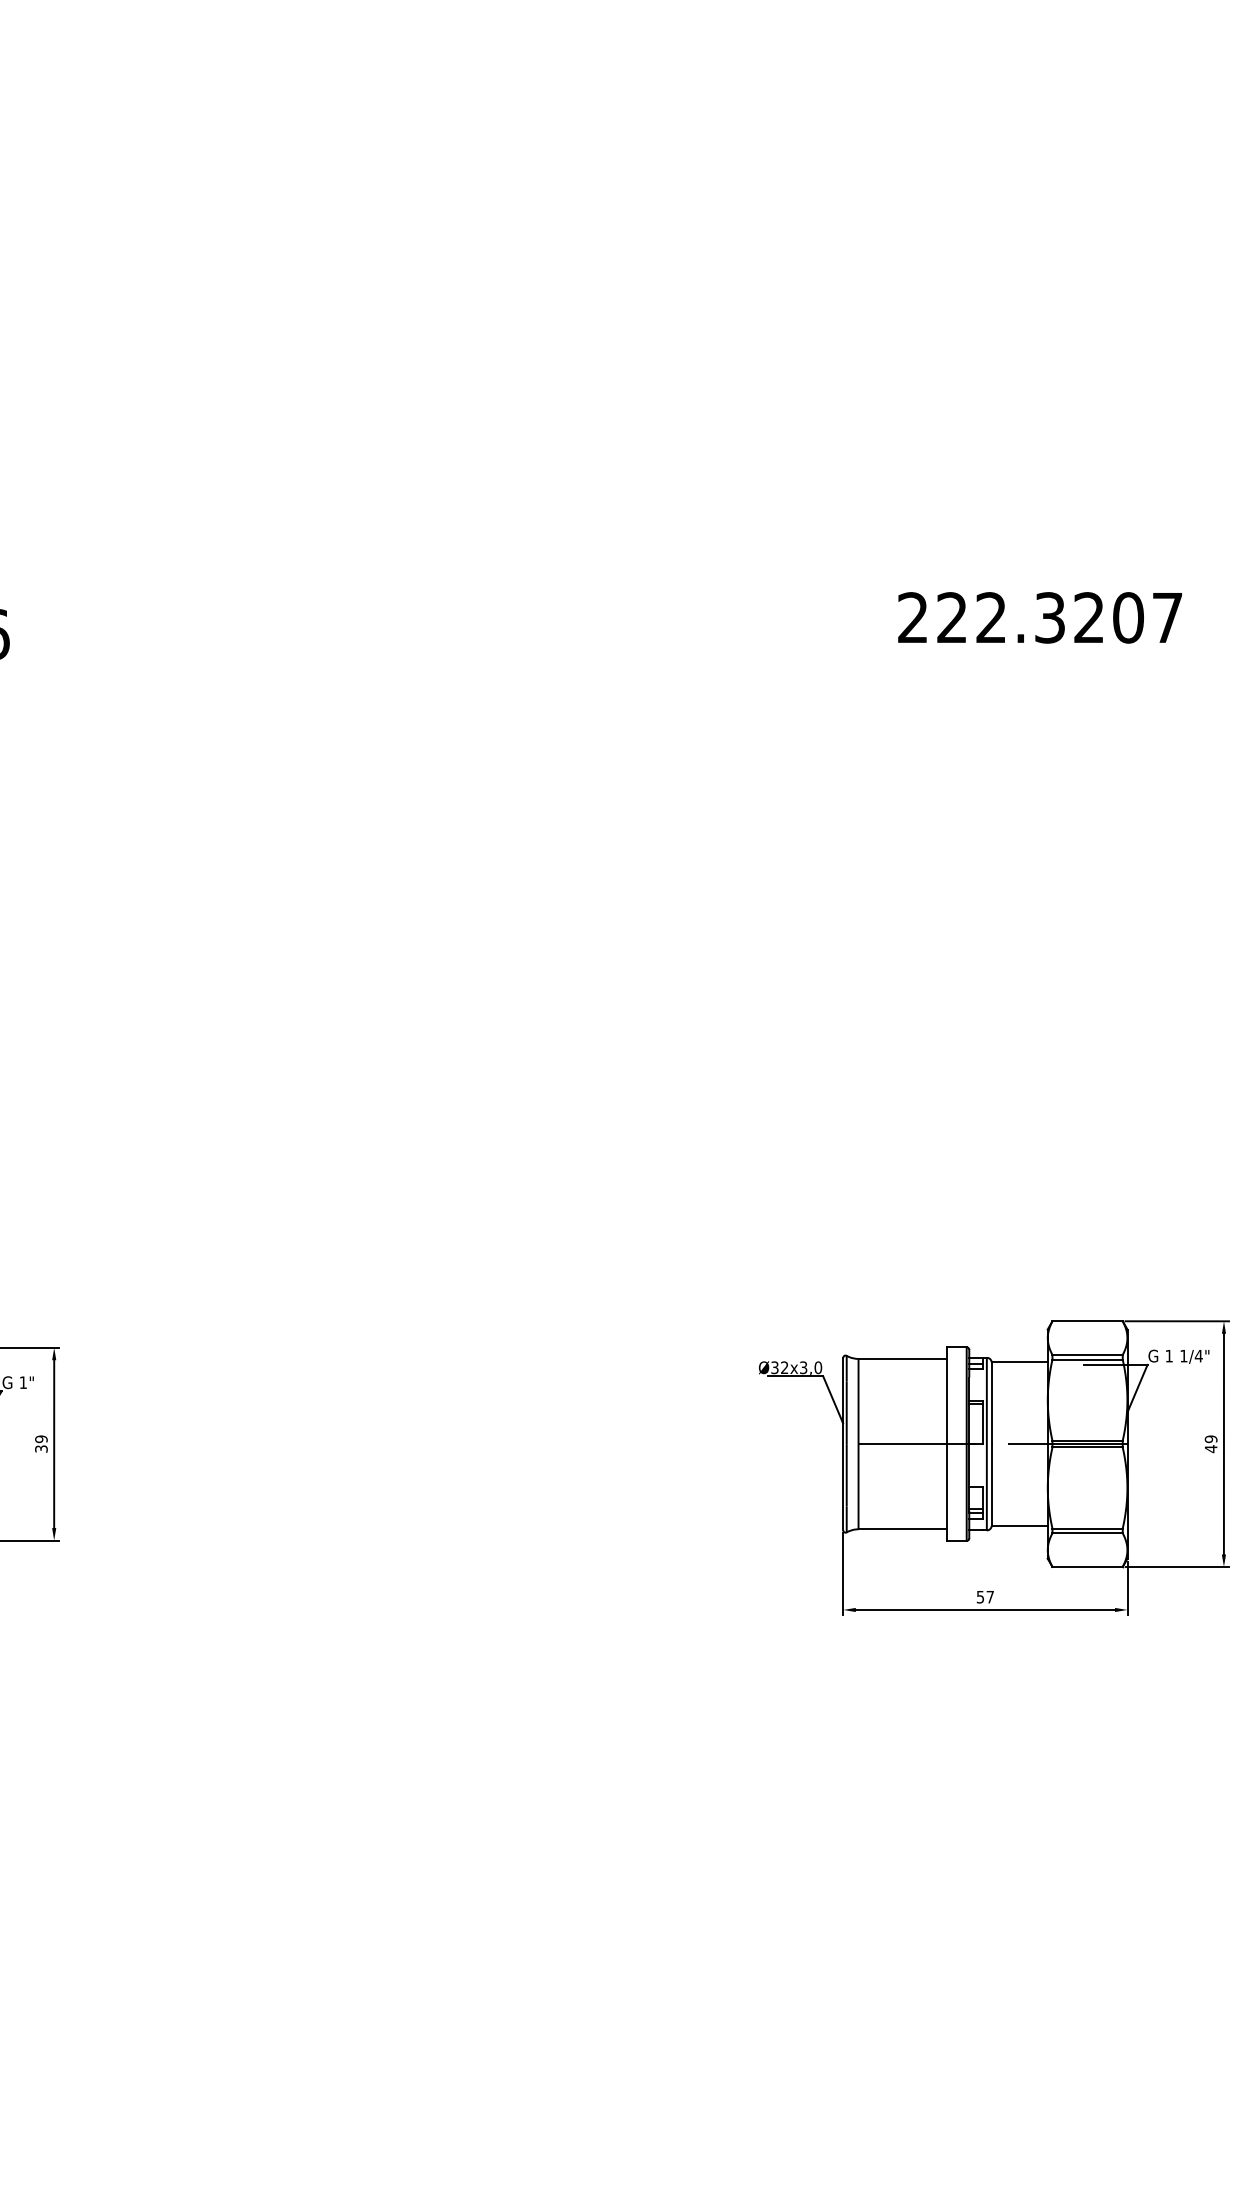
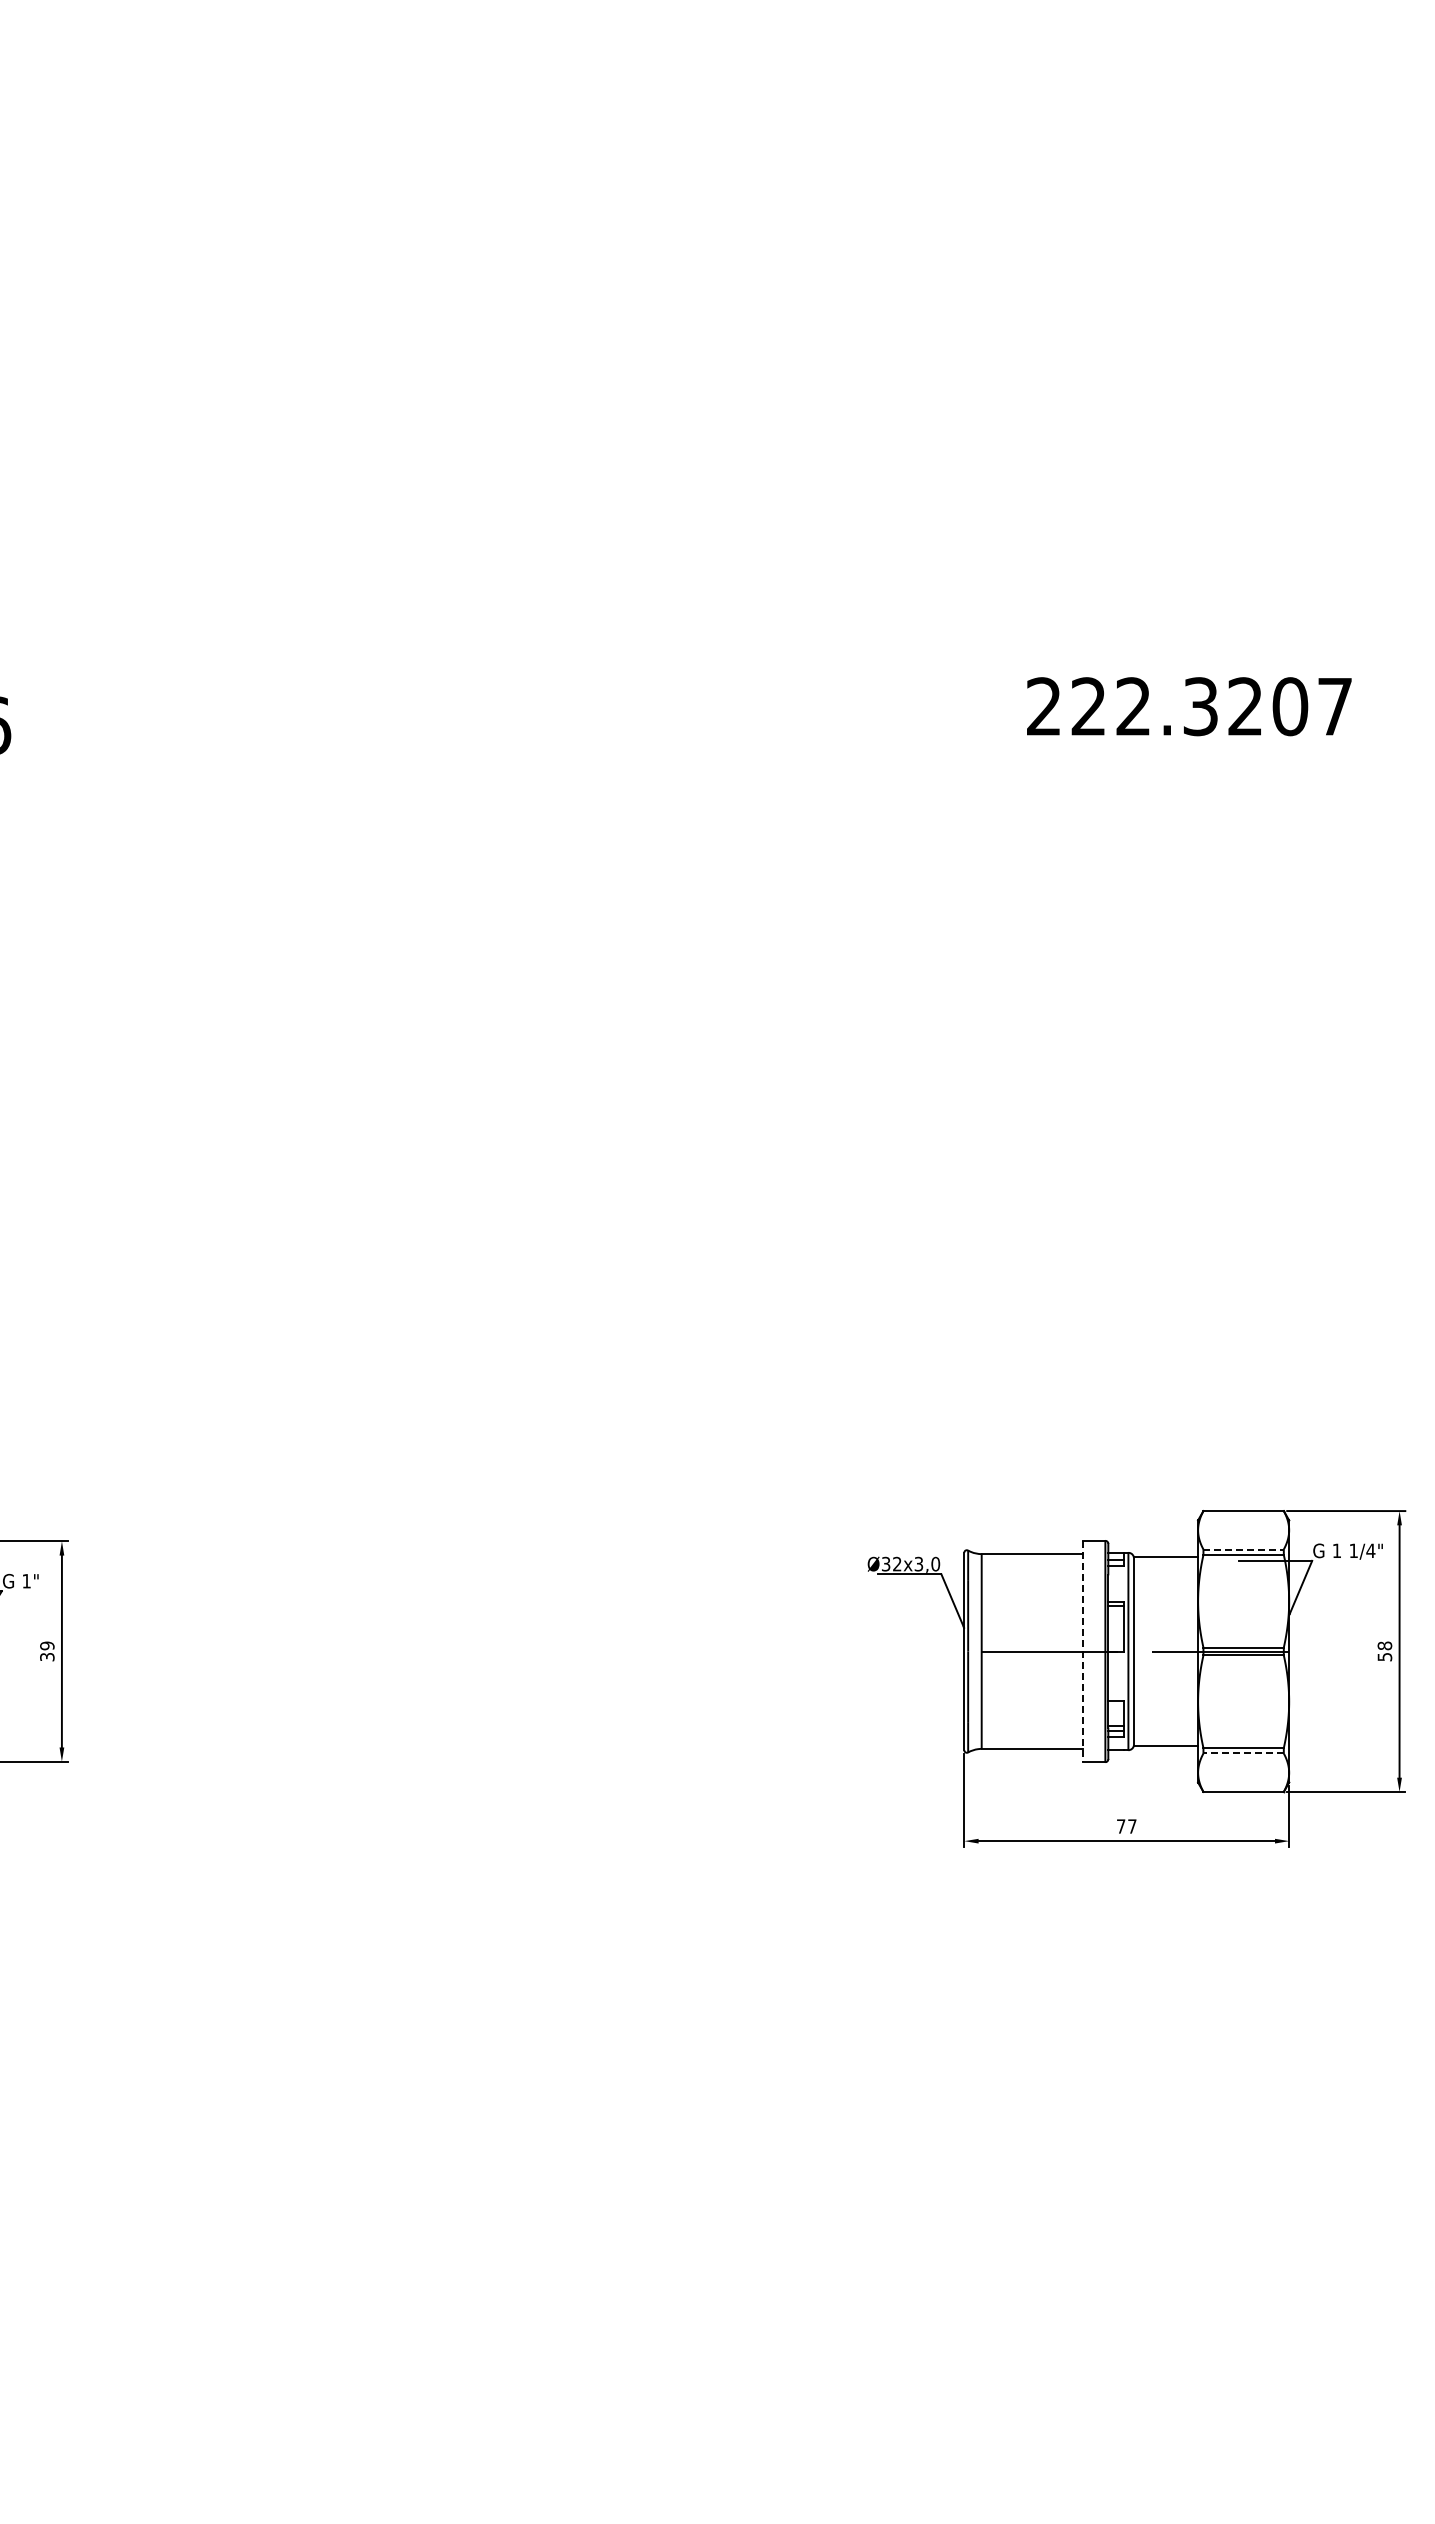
line: (1088, 1354) -> (1244, 1549), solid -> dashed
line: (946, 1444) -> (1082, 1651), solid -> dashed
text: (1210, 1444) -> (1384, 1651), 49 -> 58
line: (1087, 1533) -> (1243, 1753), solid -> dashed
text: (980, 1597) -> (1121, 1826), 57 -> 77

